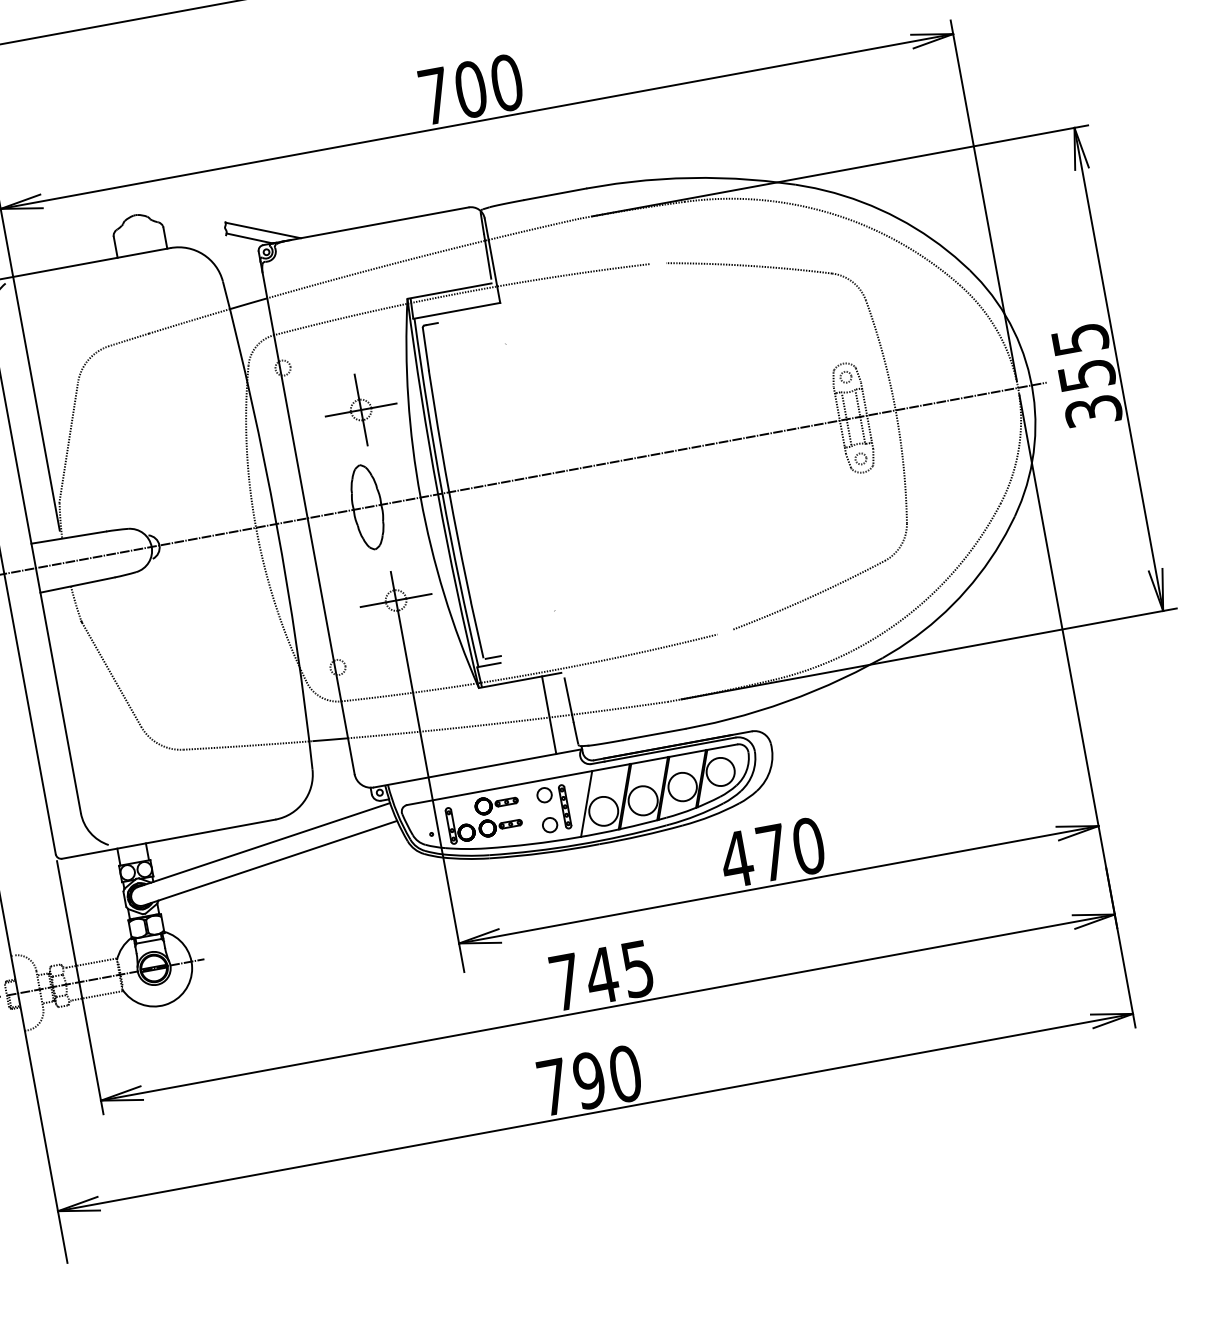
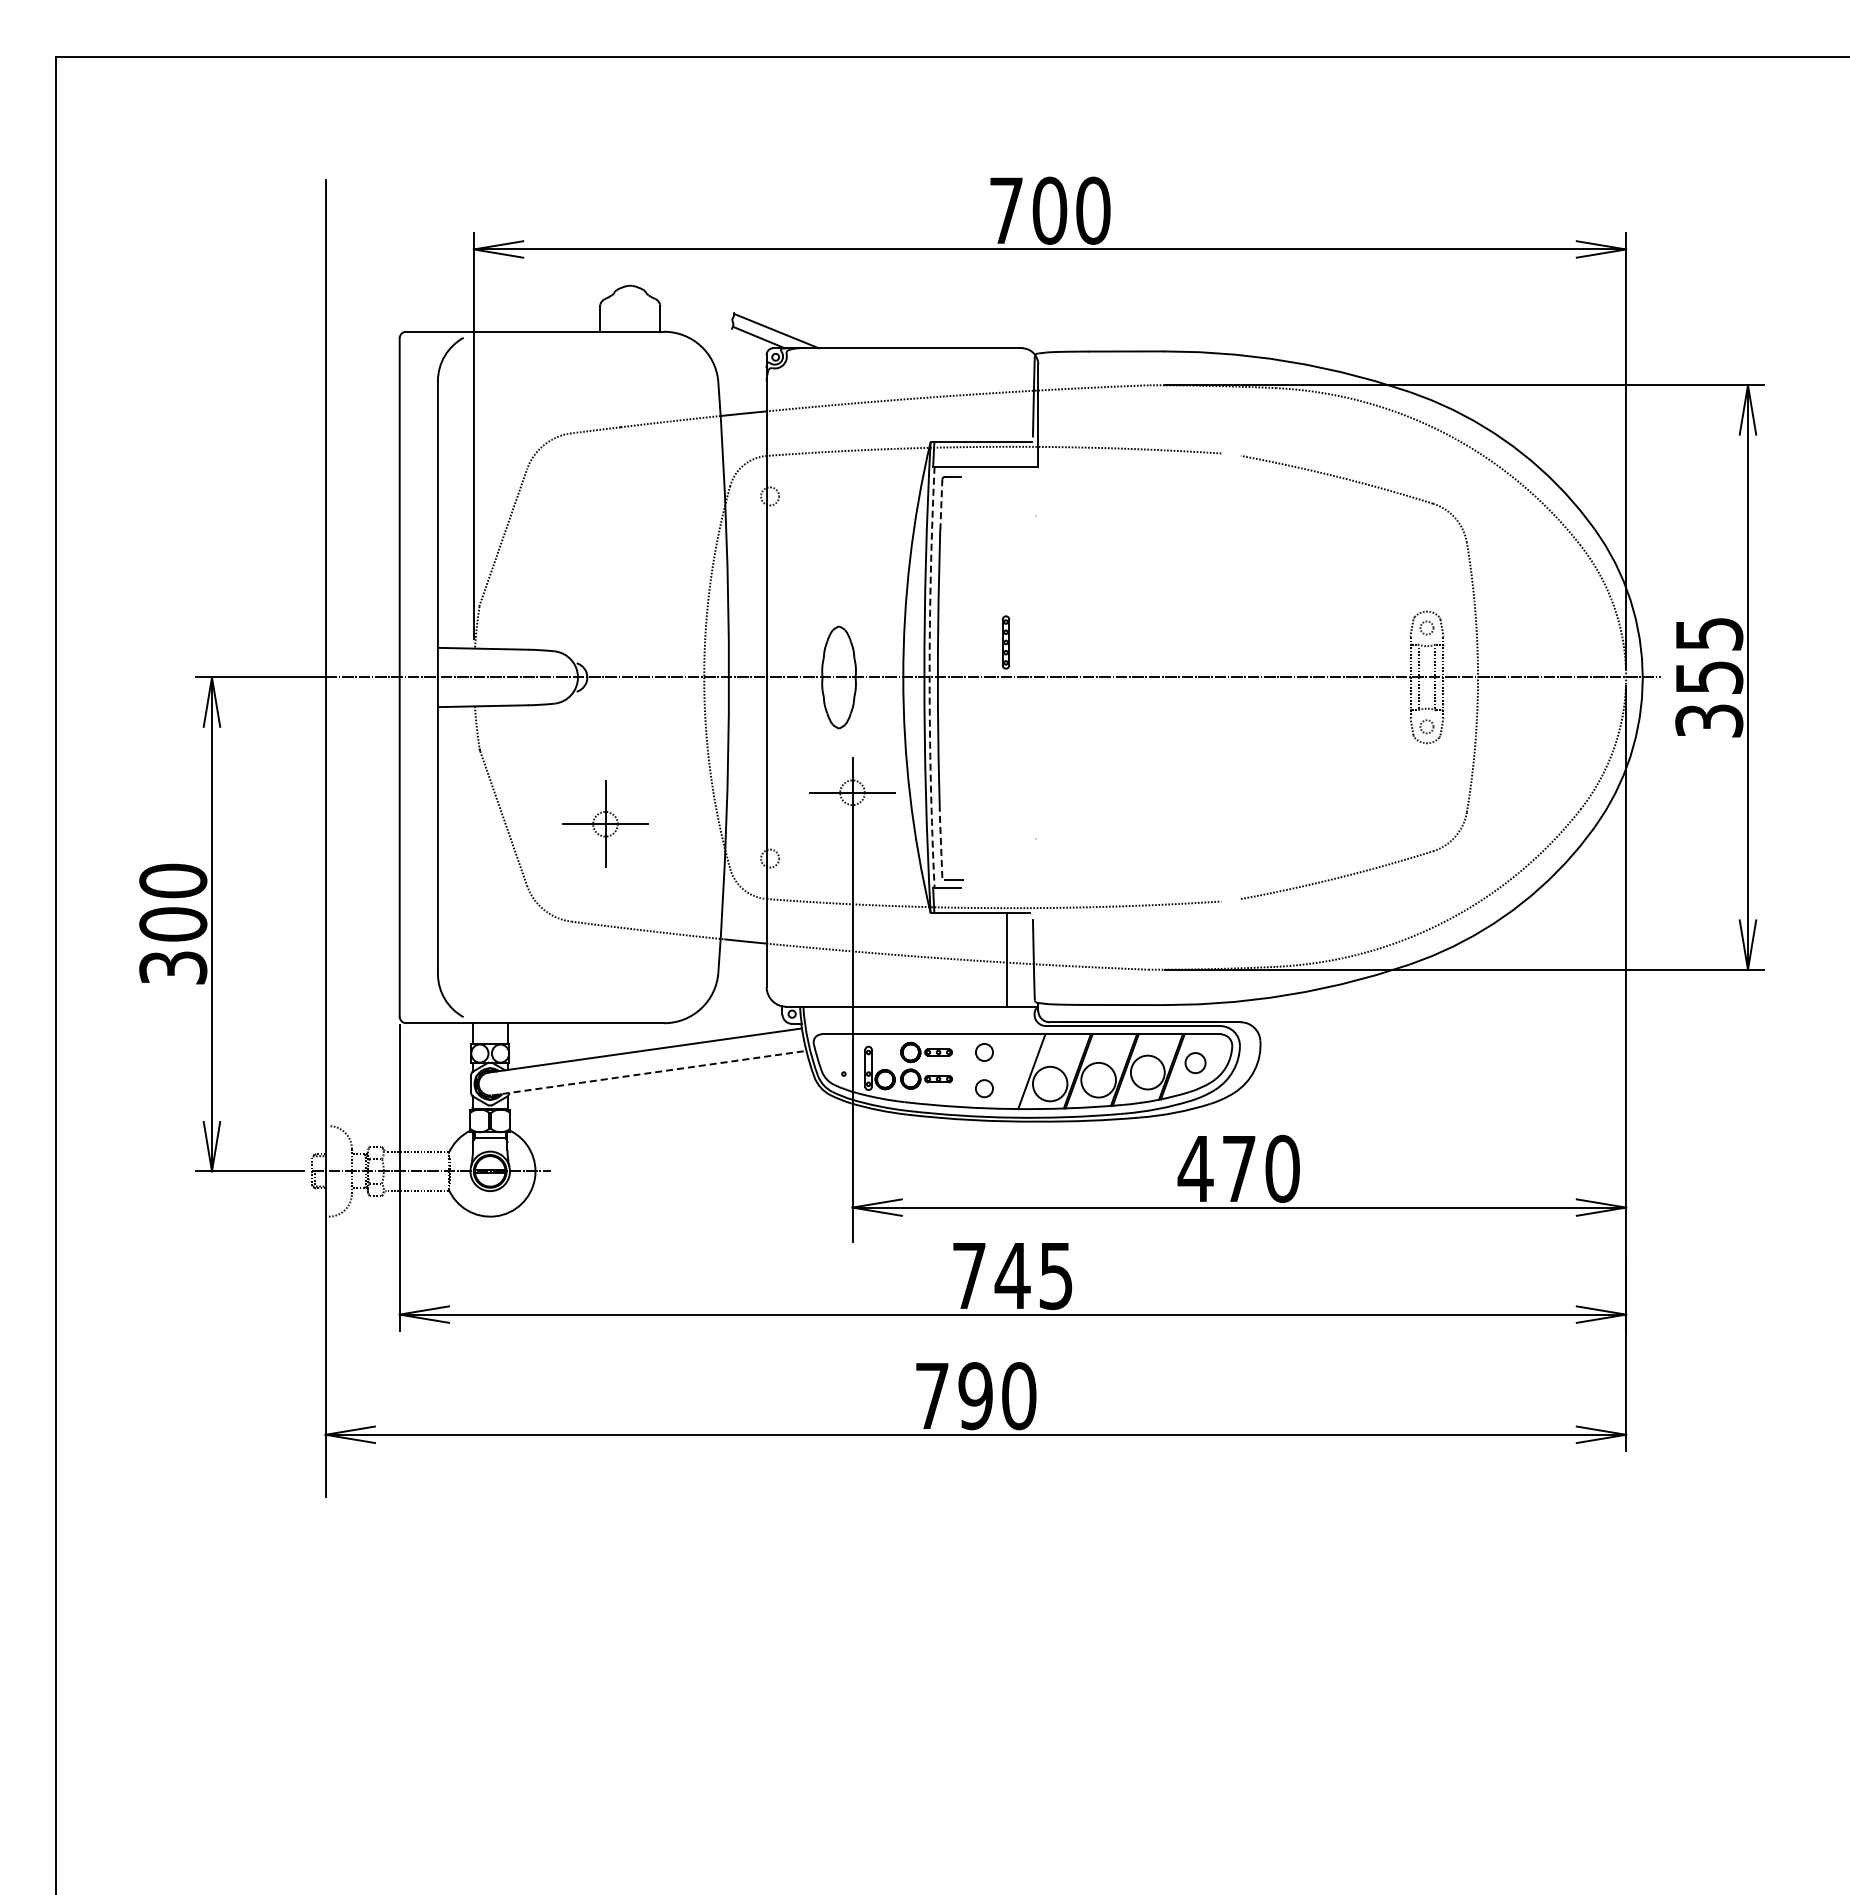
line: (426, 349) -> (941, 505), solid -> dashed
part: (361, 409) -> (605, 823), moved
arc: (442, 493) -> (929, 677), solid -> dashed
line: (477, 630) -> (941, 845), solid -> dashed
circle: (720, 771) -> (1195, 1062), size x0.6
part: (565, 806) -> (1006, 642), moved
line: (270, 863) -> (649, 1073), solid -> dashed

